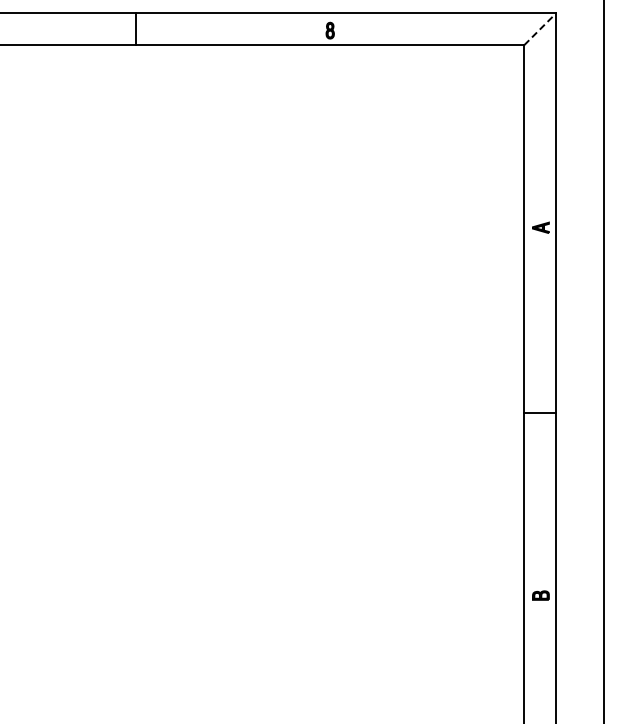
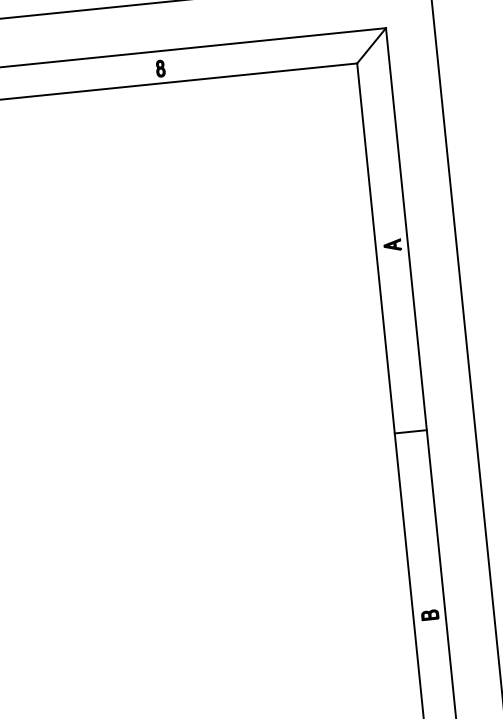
line: (540, 29) -> (371, 46), dashed -> solid

